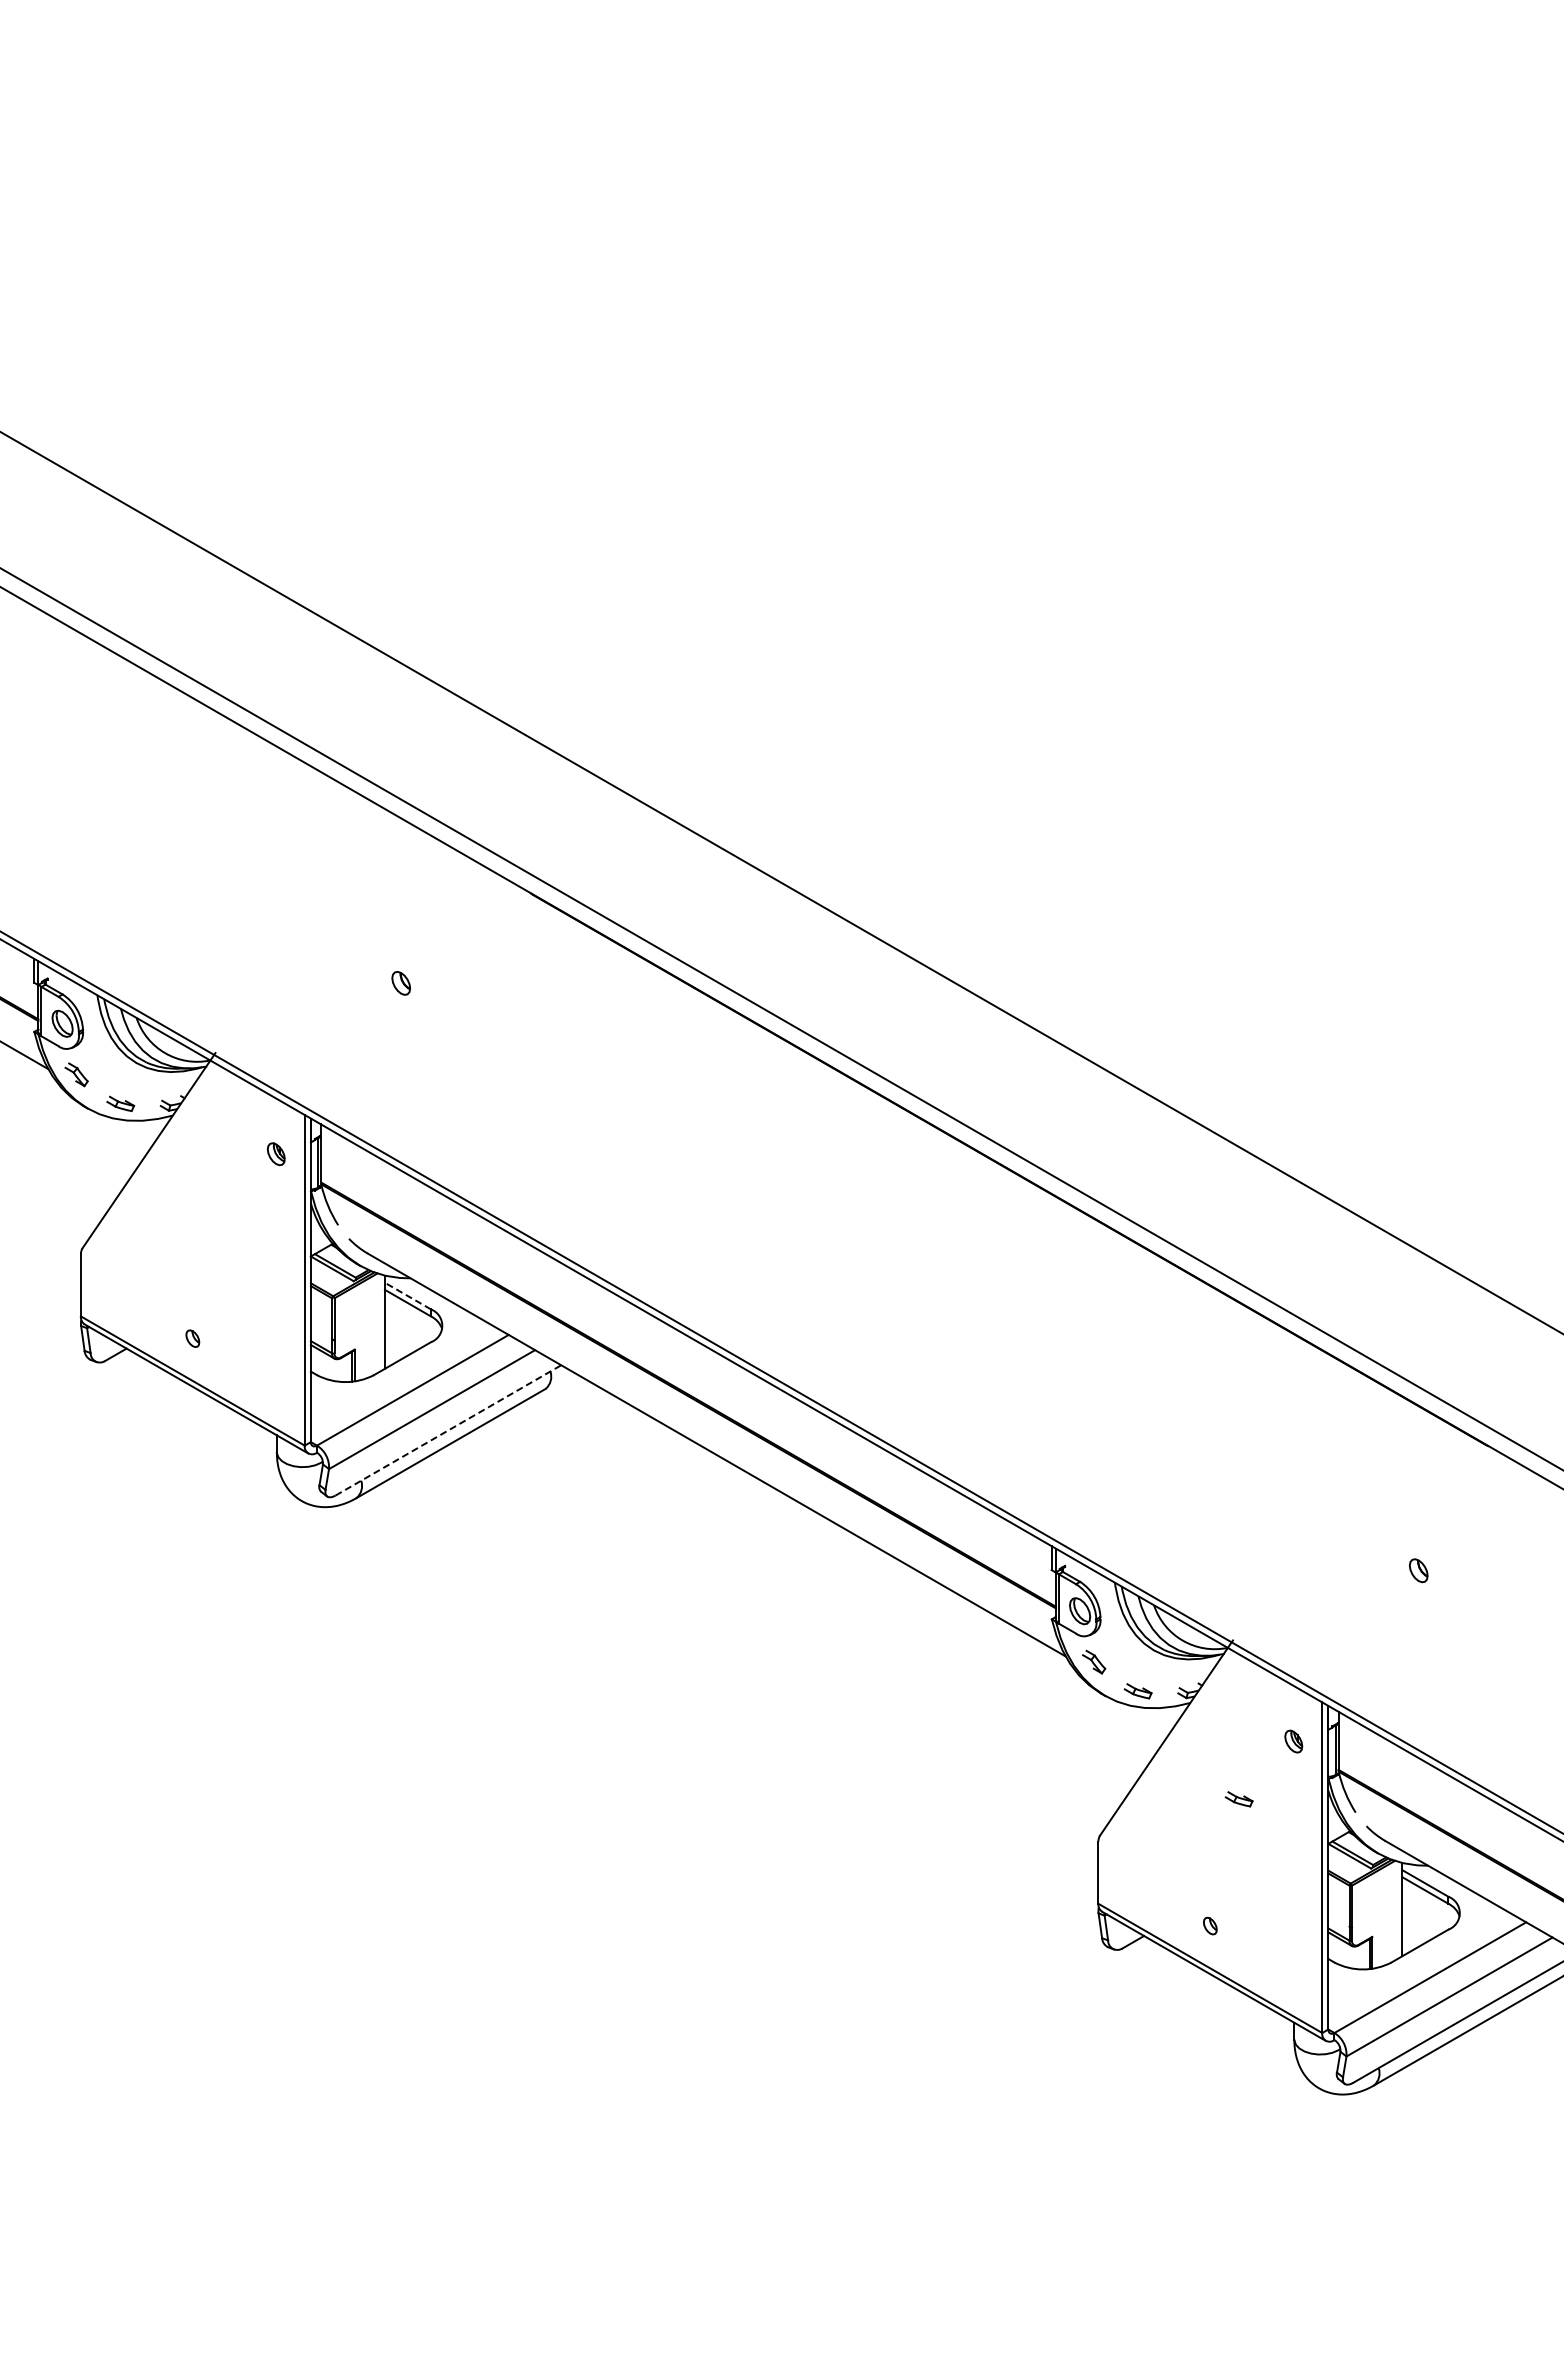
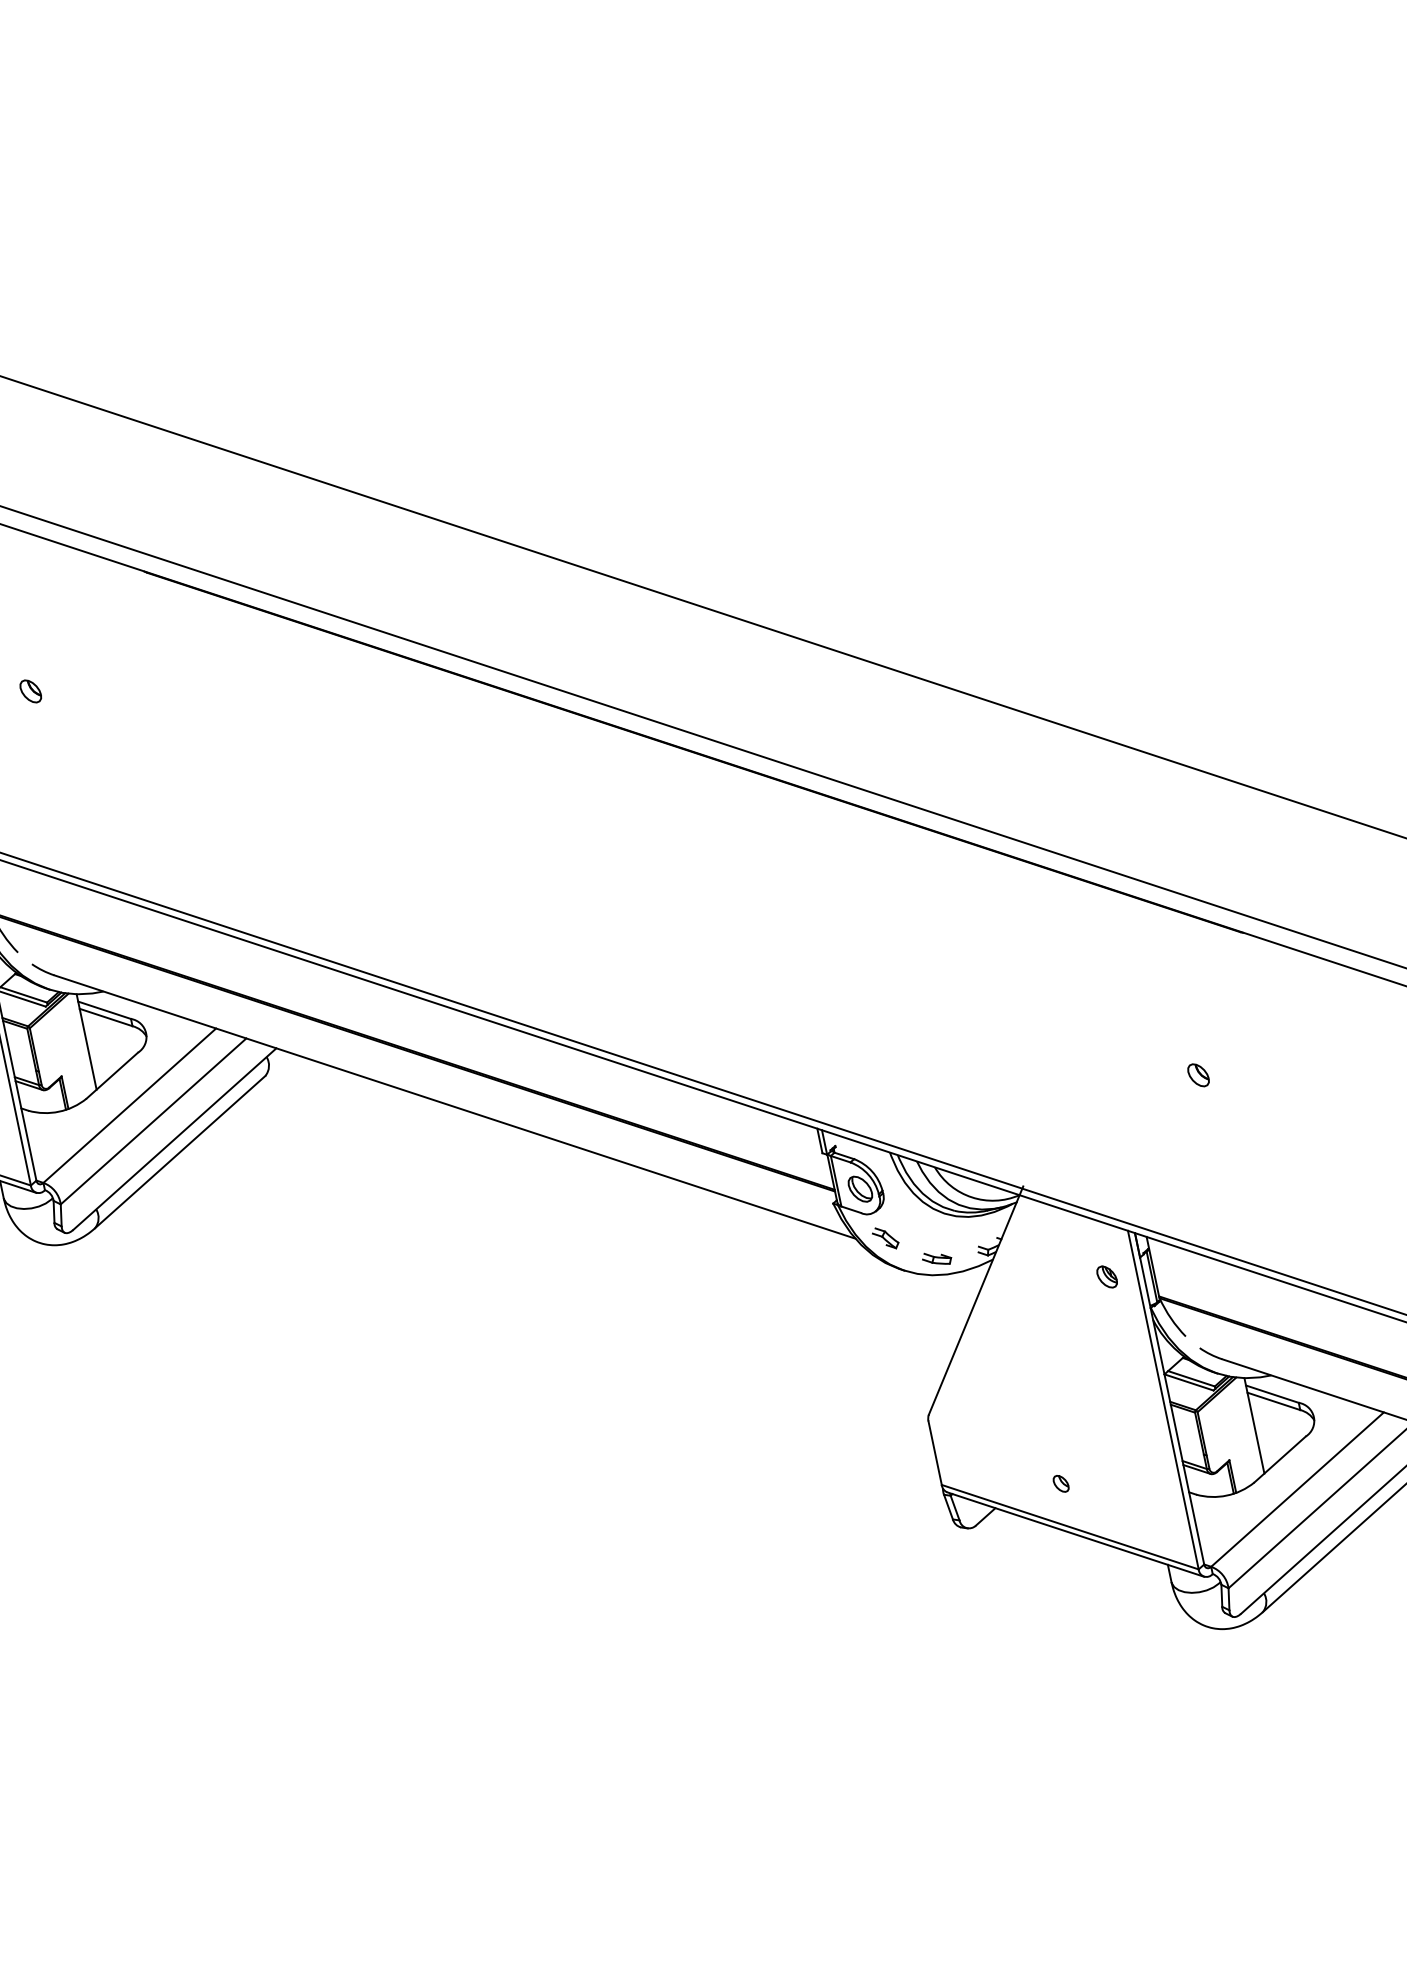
line: (407, 1296) -> (104, 1010), dashed -> solid
line: (448, 1430) -> (174, 1139), dashed -> solid
part: (1238, 1799) -> (1062, 1348), removed

